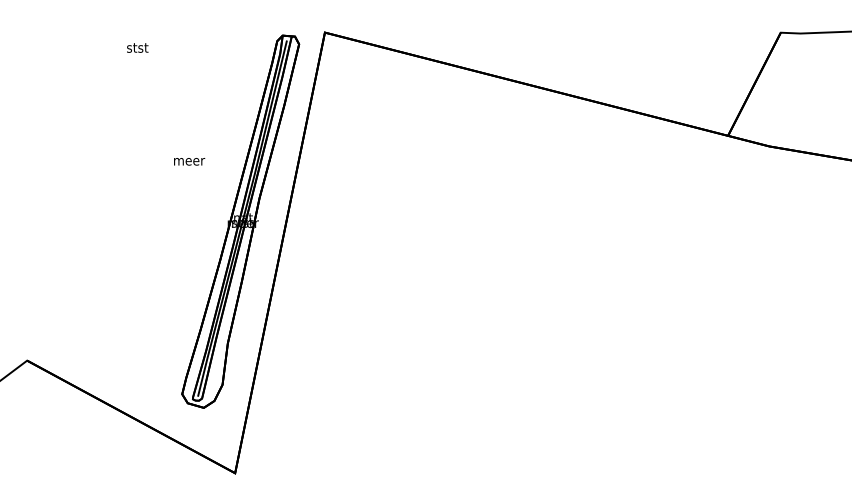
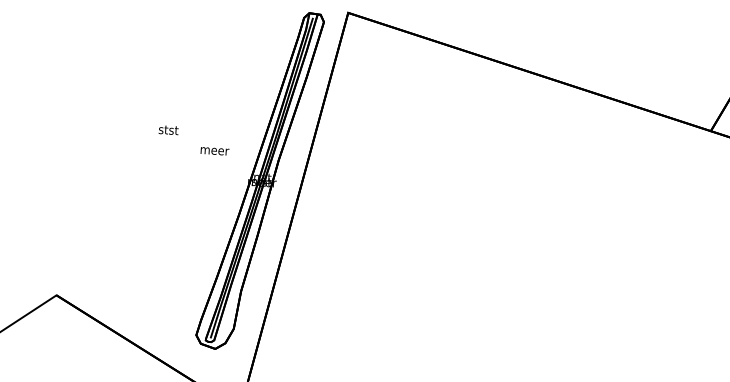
text: (137, 47) -> (168, 129), moved
text: (189, 161) -> (214, 151), moved

